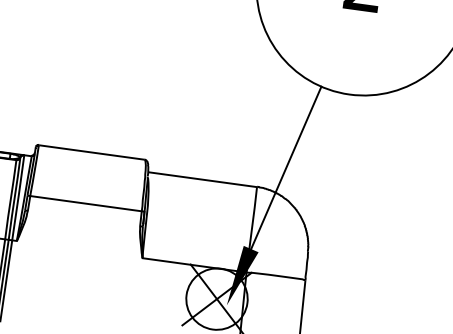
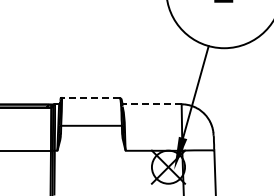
line: (90, 153) -> (90, 98), solid -> dashed
line: (203, 179) -> (152, 104), solid -> dashed

